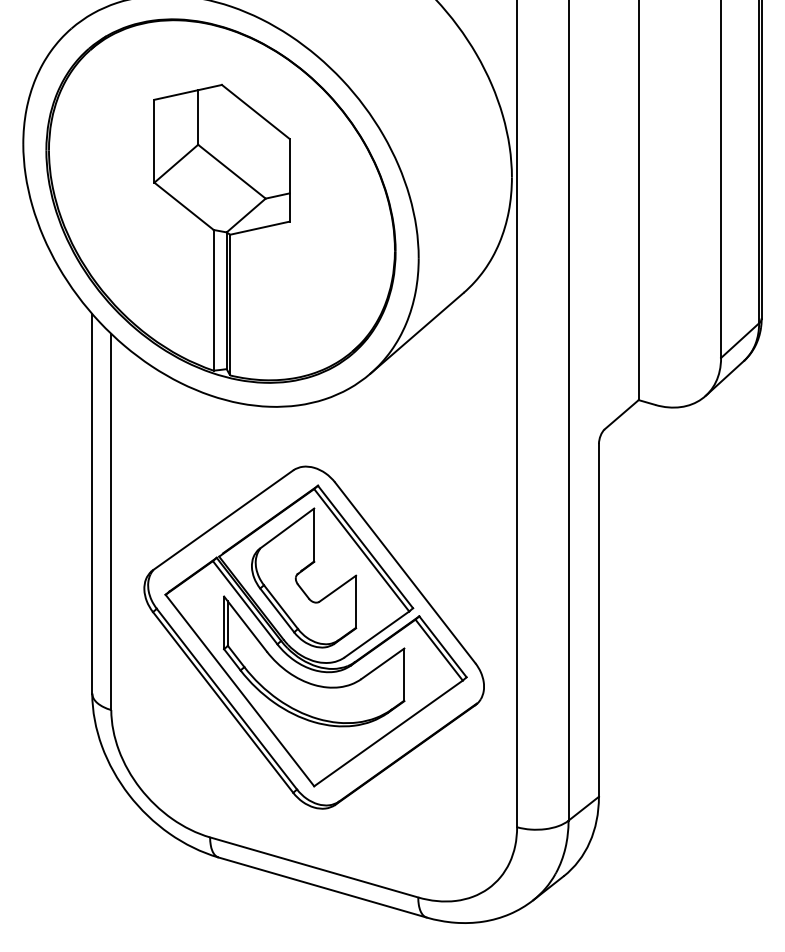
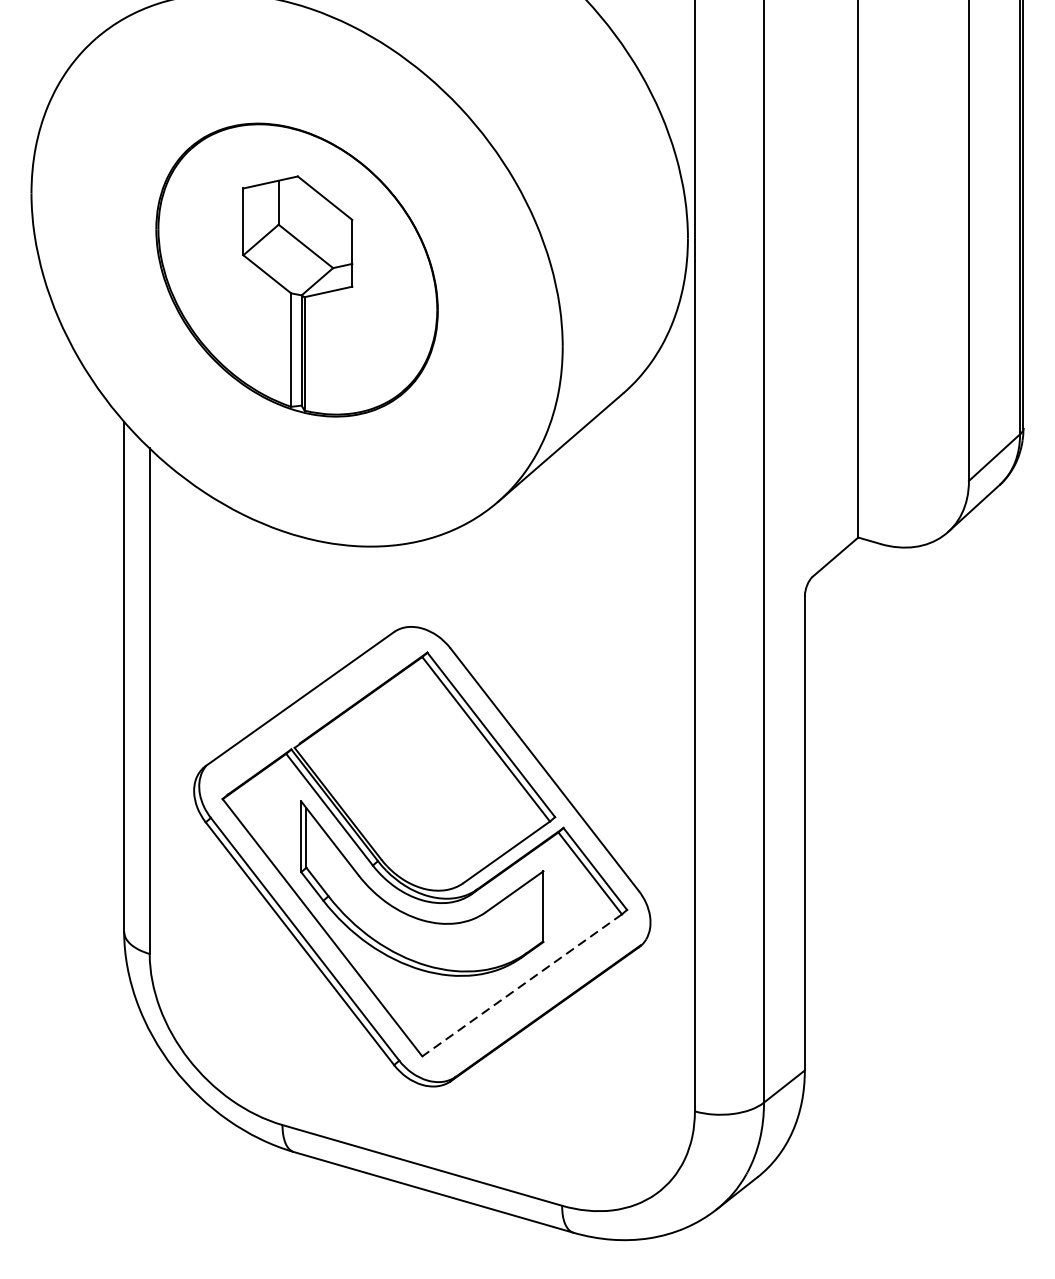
part: (220, 200) -> (296, 269), size x0.6
part: (304, 577) -> (409, 775), removed
line: (388, 733) -> (522, 985), solid -> dashed

